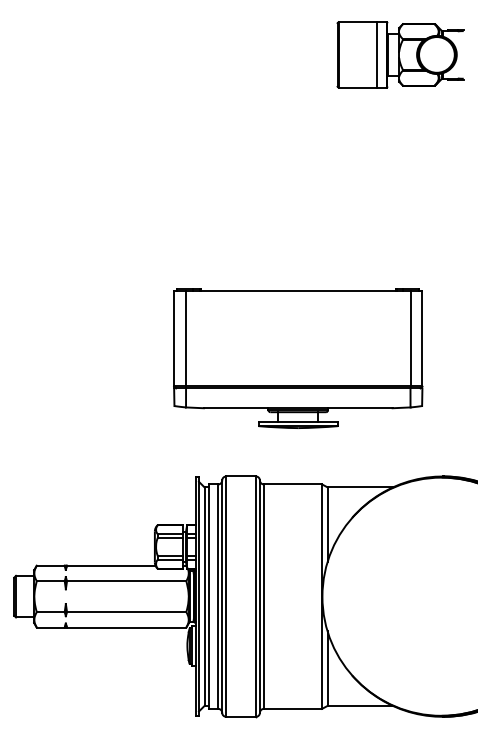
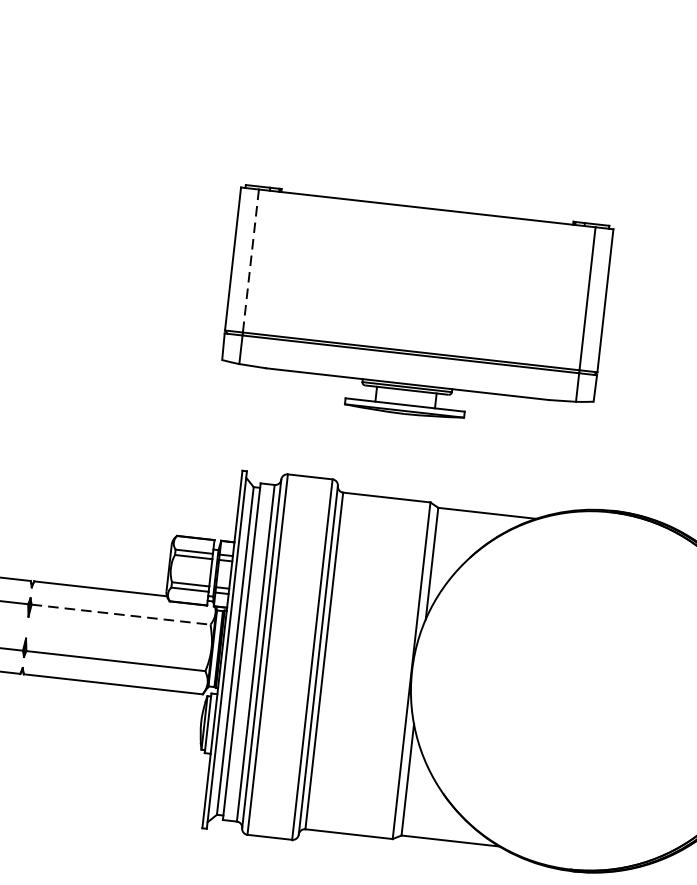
line: (186, 338) -> (251, 260), solid -> dashed
line: (126, 581) -> (120, 615), solid -> dashed

